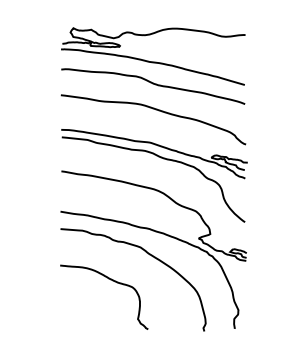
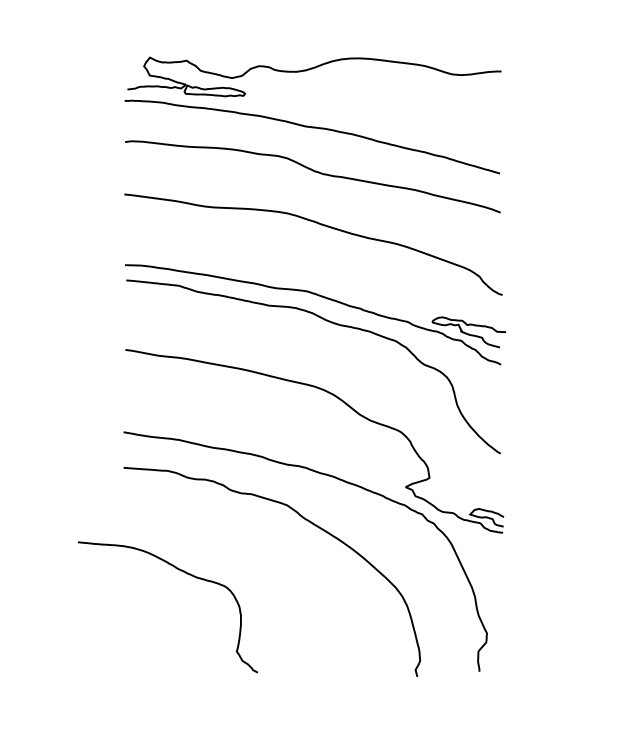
curve: (112, 281) -> (184, 574), moved

